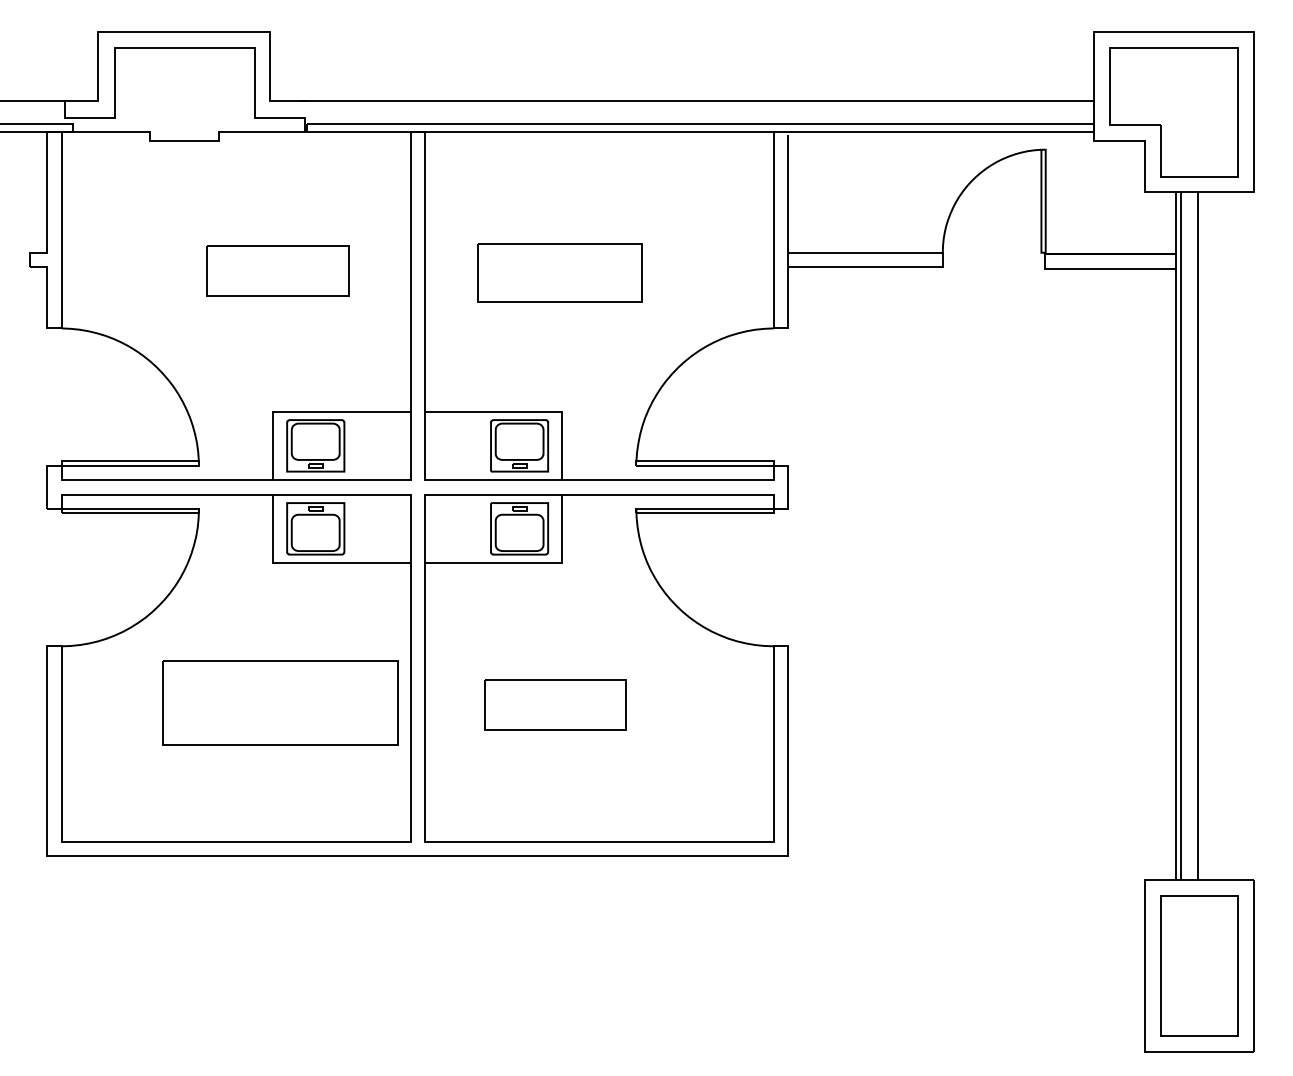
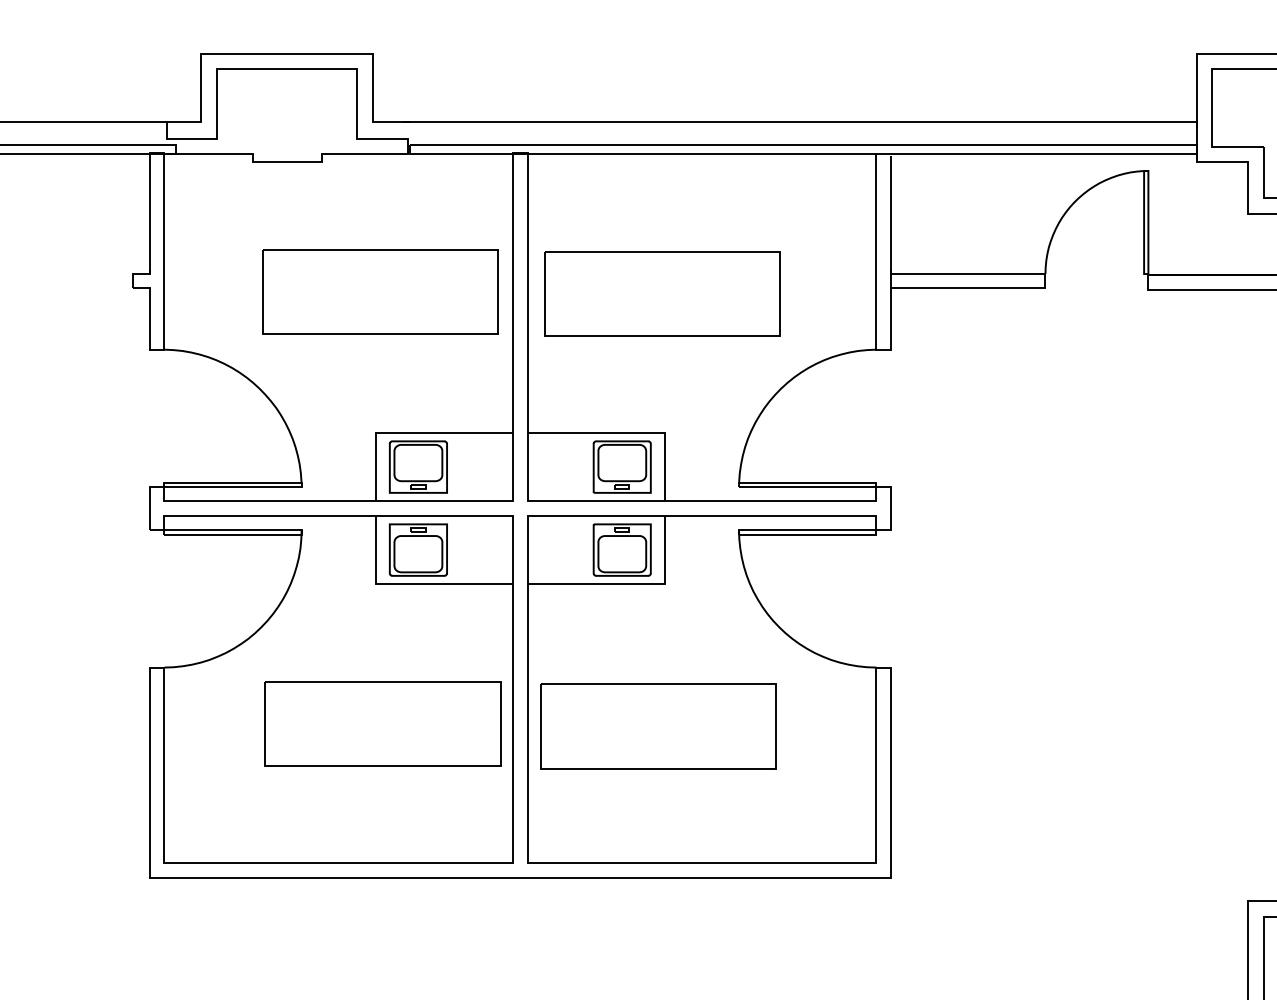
part: (277, 270) -> (380, 291), size x1.67
part: (559, 272) -> (662, 293), size x1.43
part: (555, 704) -> (658, 725), size x1.67

